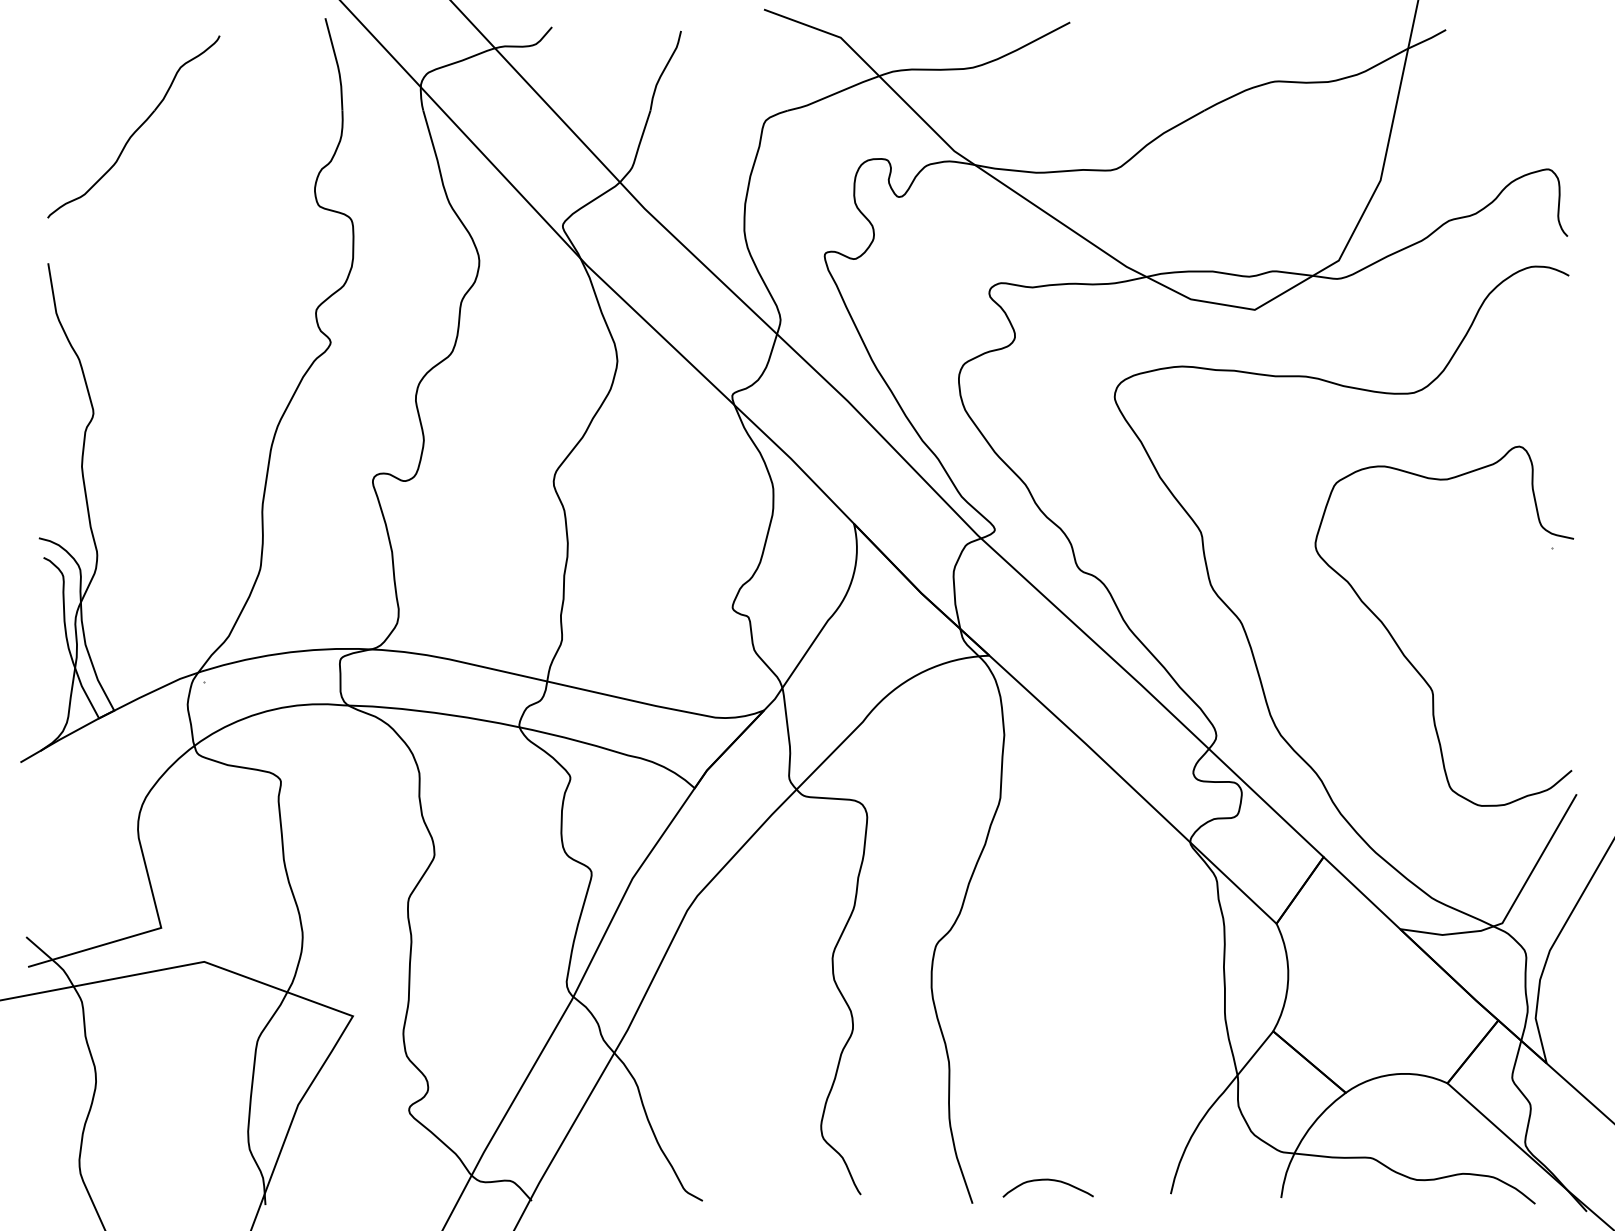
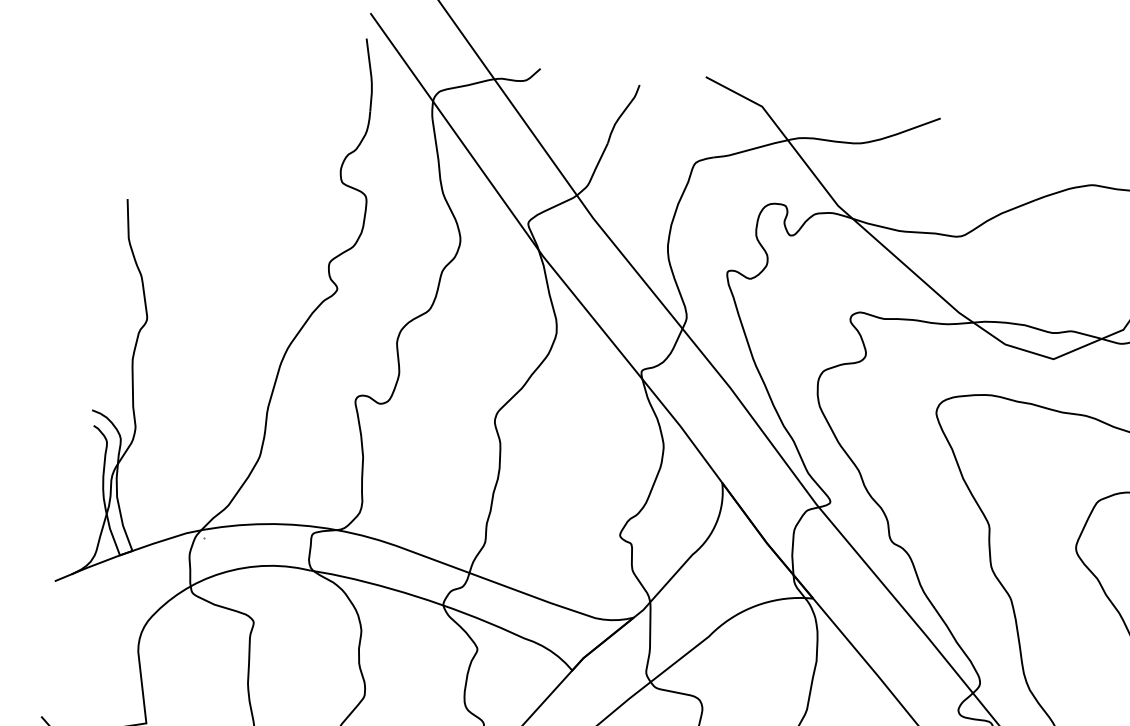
part: (133, 126) -> (207, 102), removed

